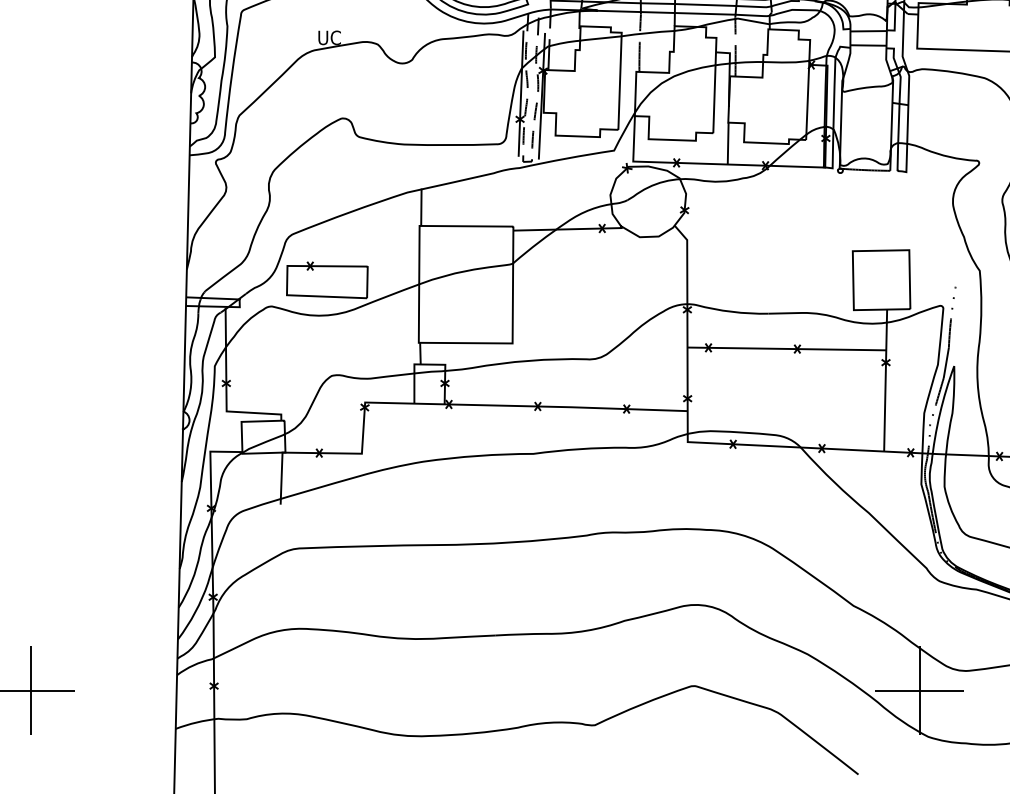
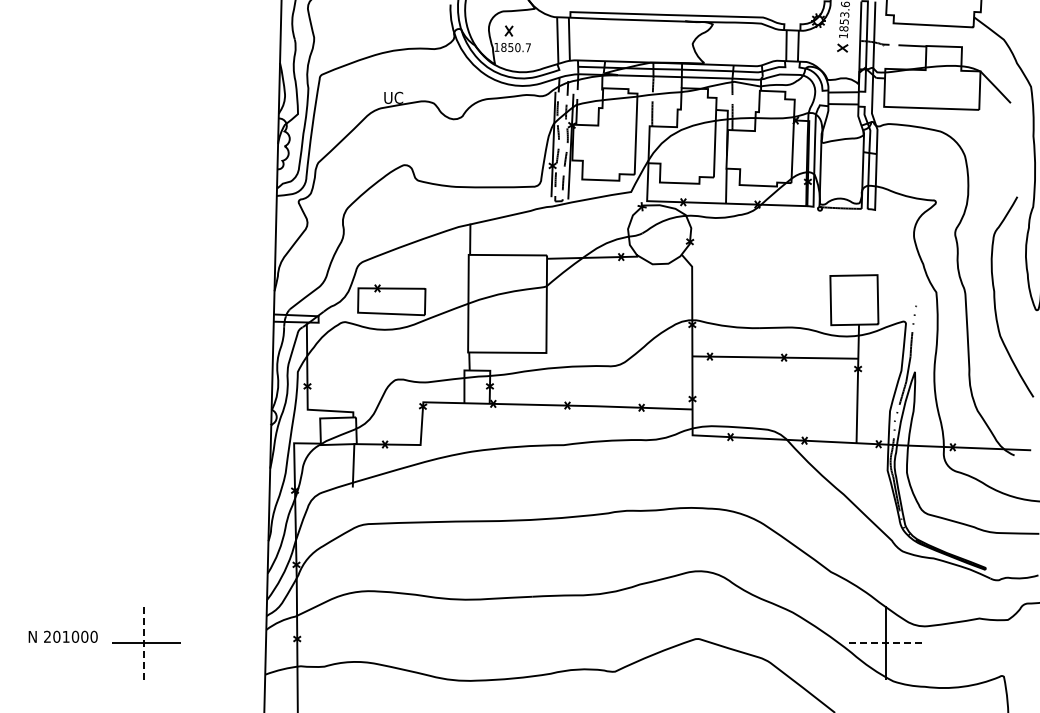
line: (31, 690) -> (144, 642), solid -> dashed
line: (920, 690) -> (886, 642), solid -> dashed

